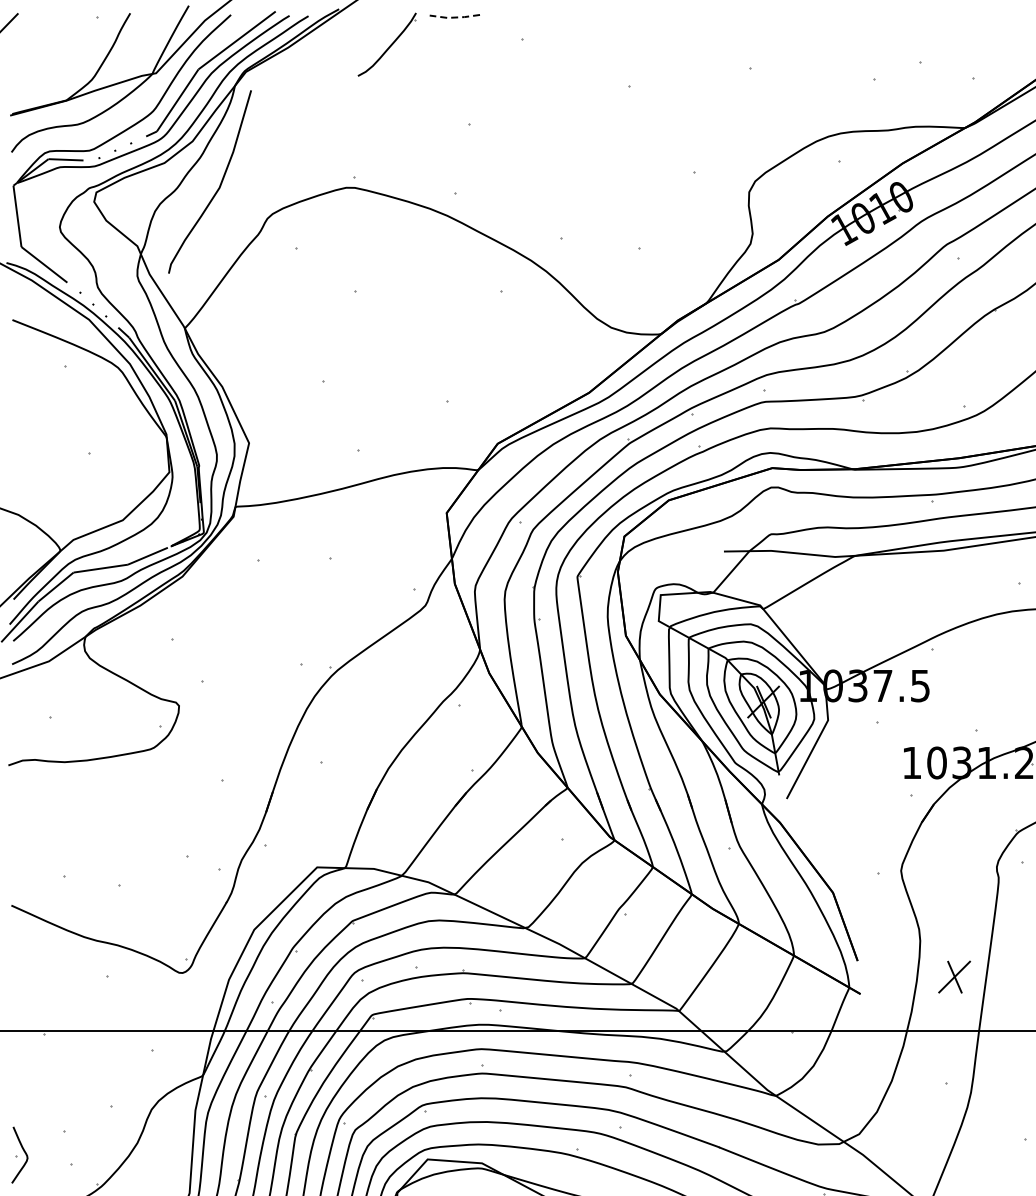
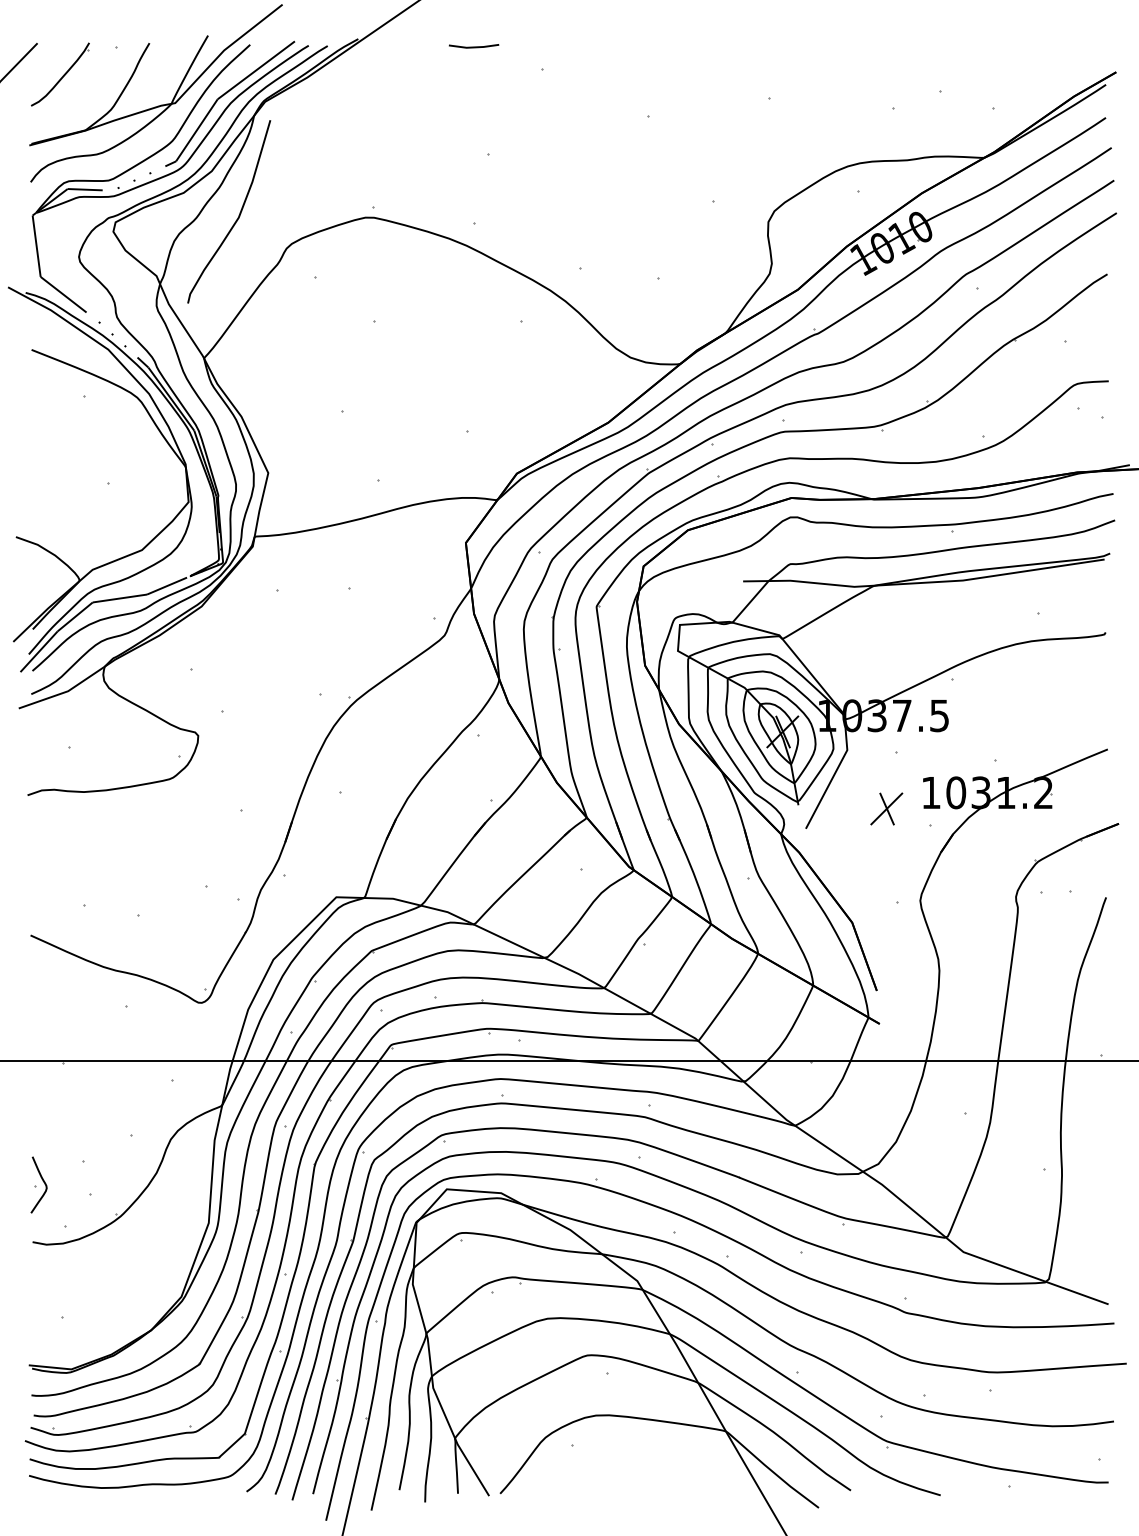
line: (455, 17) -> (474, 47), dashed -> solid
part: (387, 44) -> (60, 74), moved
part: (954, 976) -> (886, 808), moved

